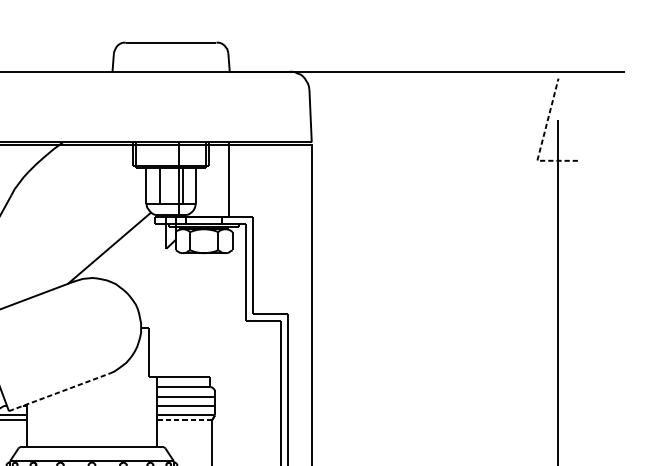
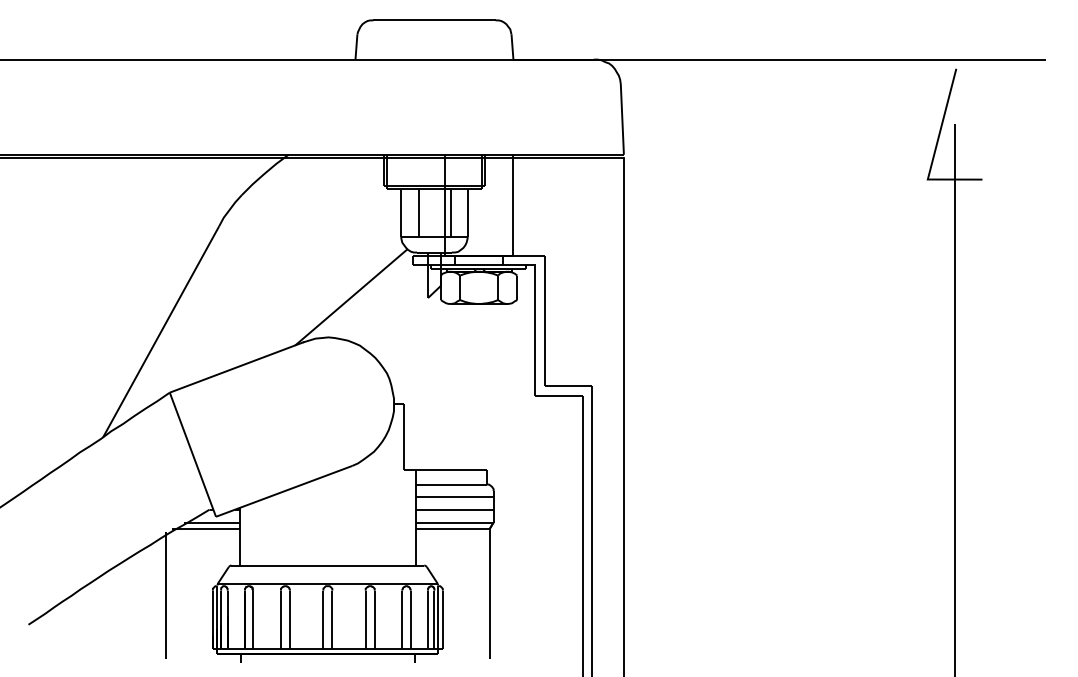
line: (543, 139) -> (935, 150), dashed -> solid
line: (59, 392) -> (284, 491), dashed -> solid
line: (184, 419) -> (452, 528), dashed -> solid

